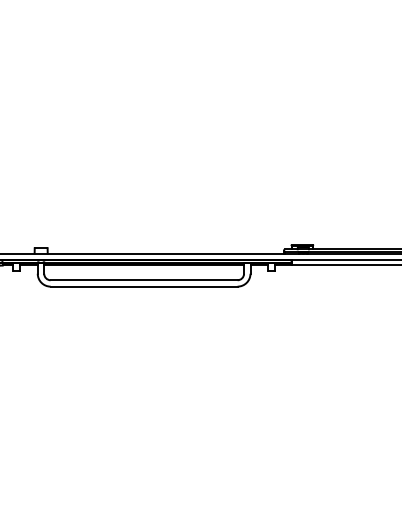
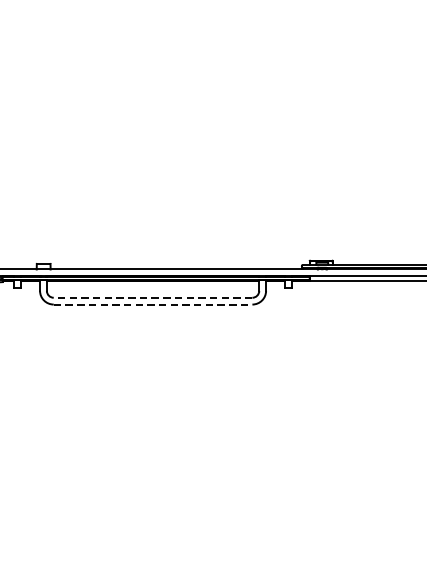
line: (143, 280) -> (152, 298), solid -> dashed
line: (144, 286) -> (153, 304), solid -> dashed

